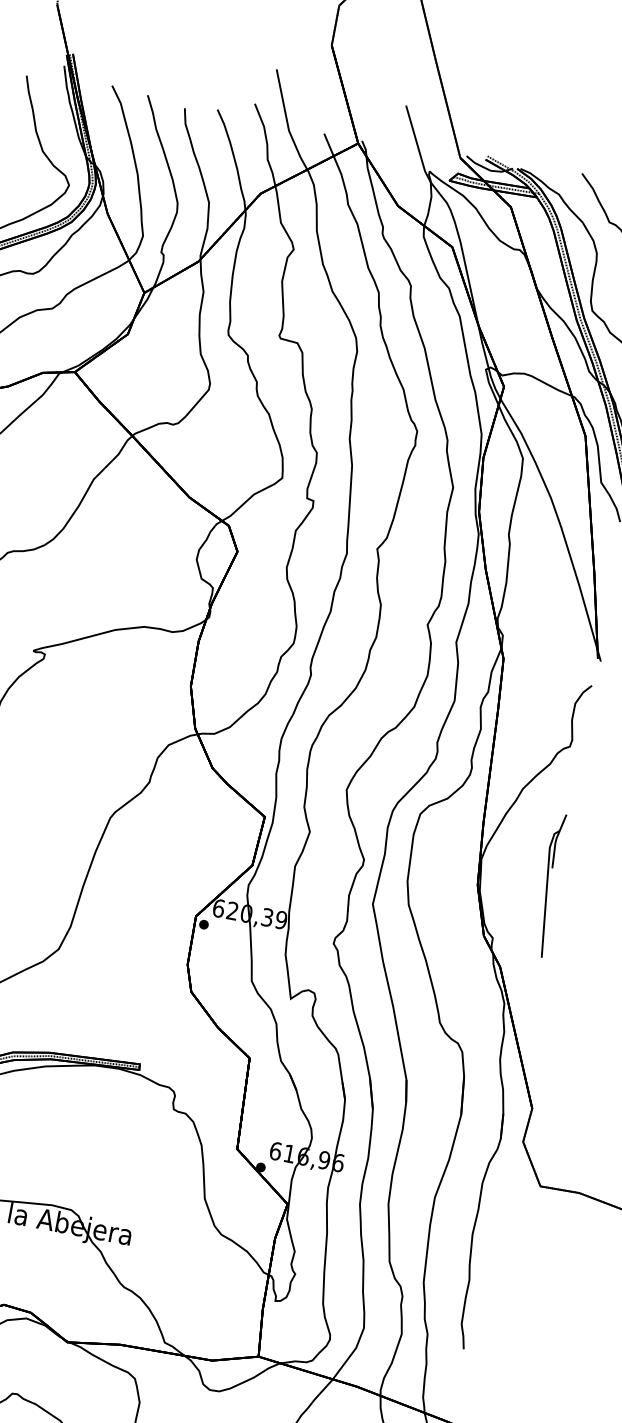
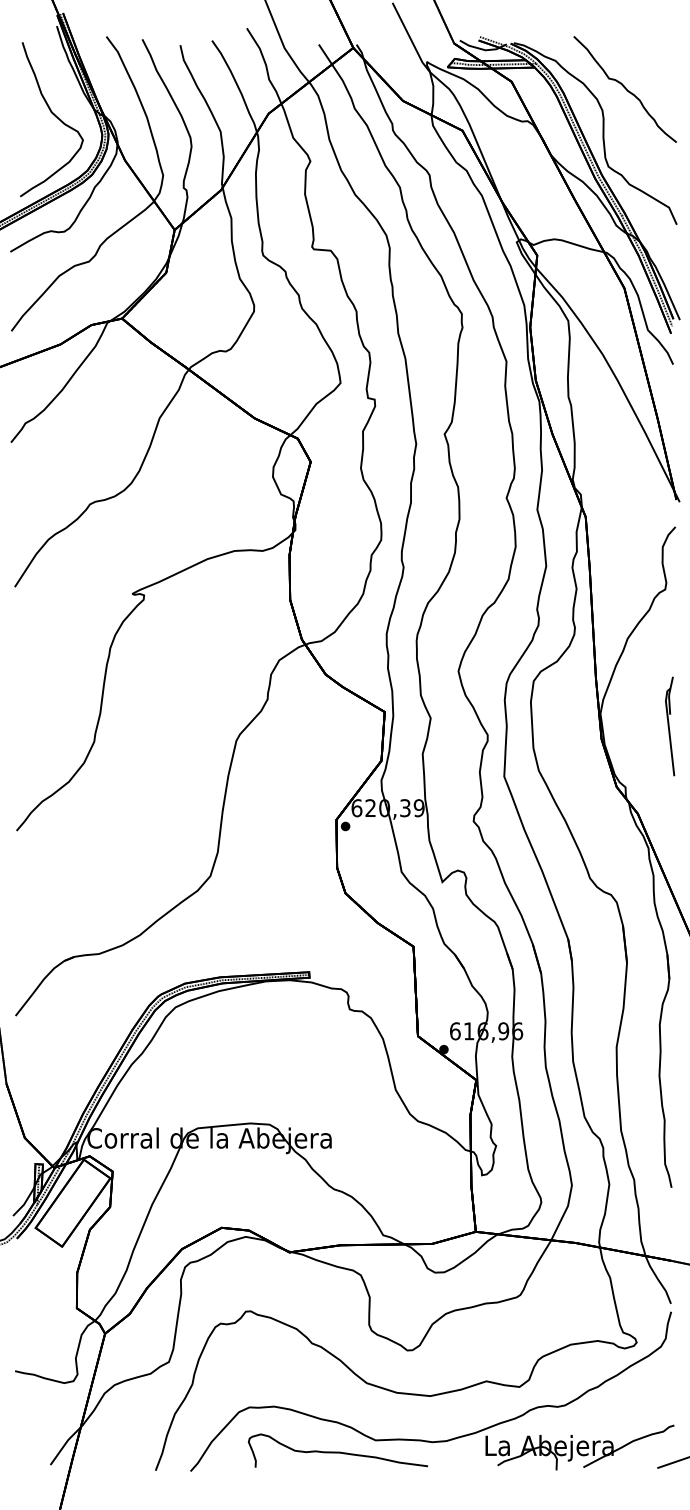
part: (548, 885) -> (669, 726), size x0.7

